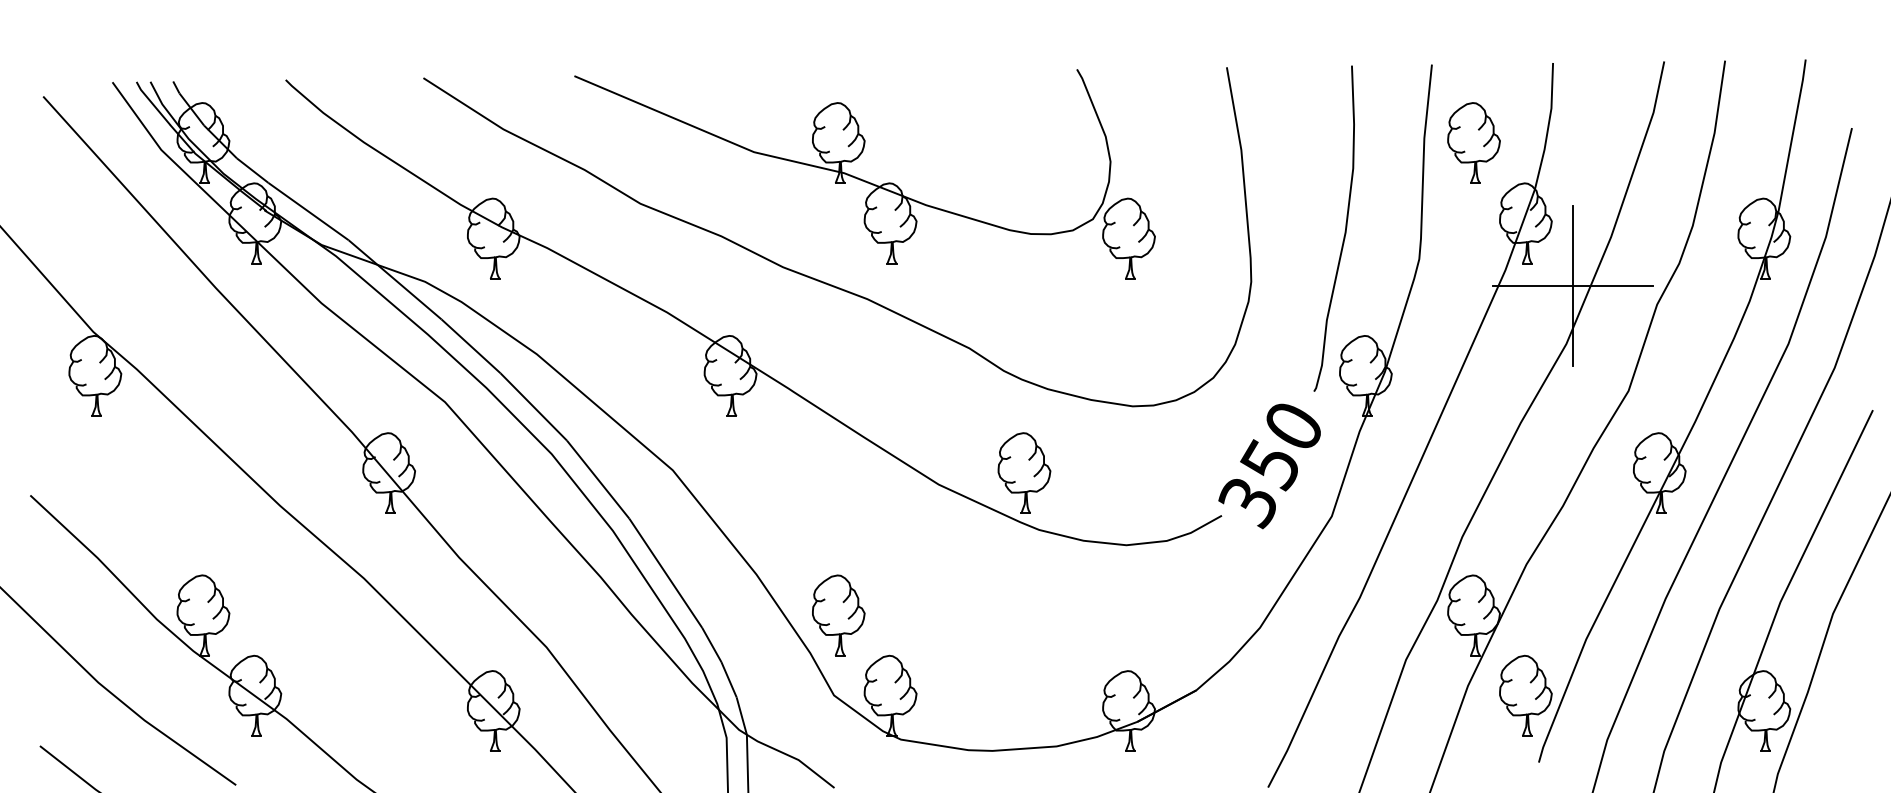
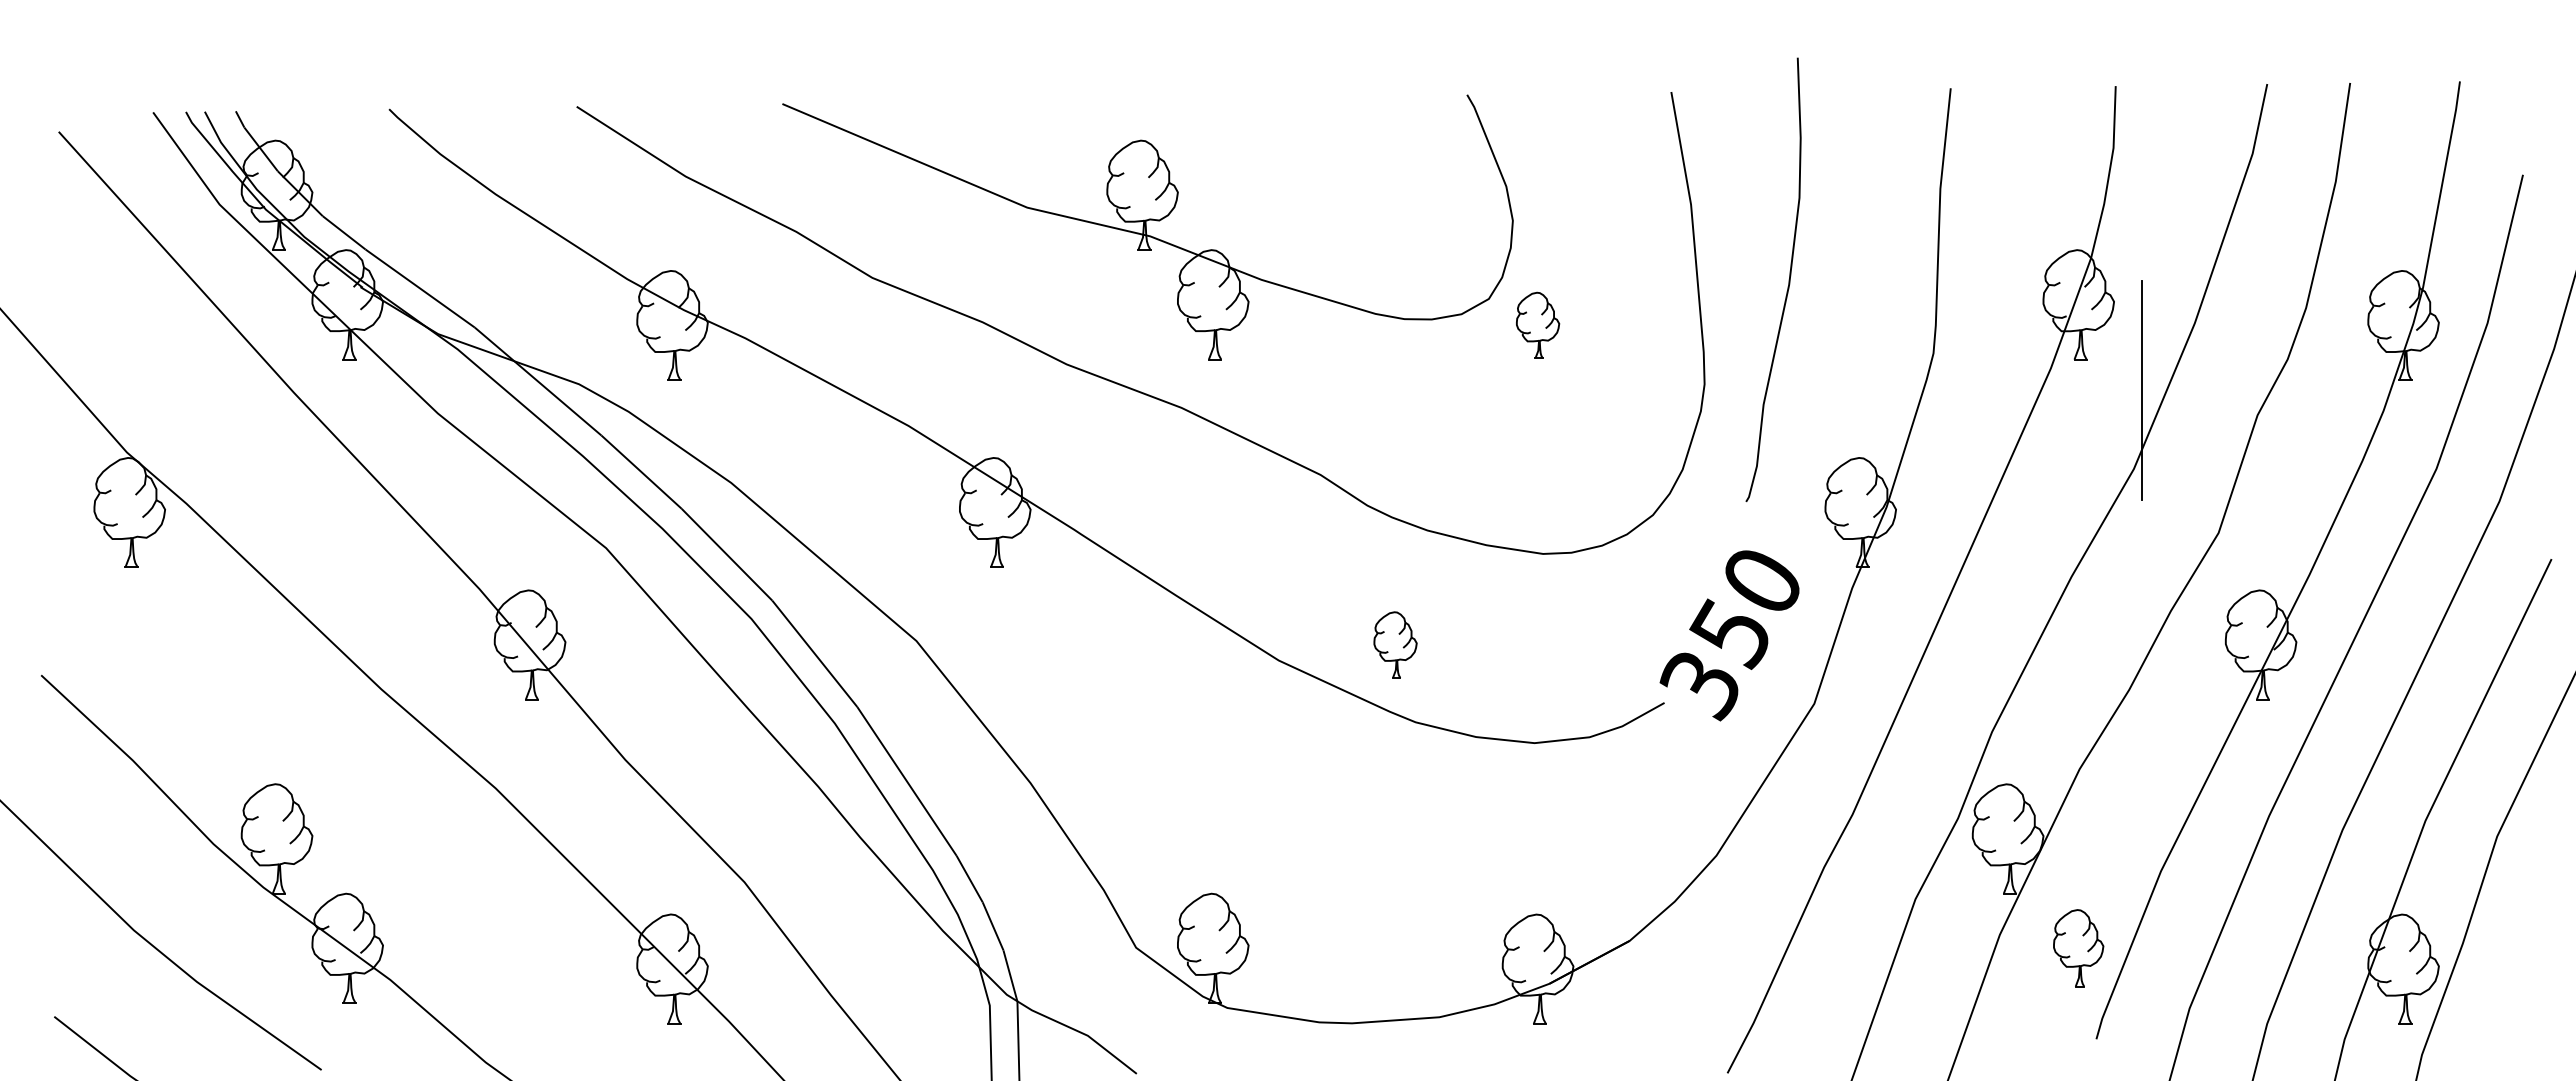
part: (1473, 142) -> (2007, 194), removed
curve: (1345, 228) -> (1788, 279), moved
part: (1128, 238) -> (1537, 325), size x0.6
line: (1572, 286) -> (2142, 390), removed
part: (1024, 472) -> (1395, 644), size x0.6
part: (838, 615) -> (1142, 838), removed
part: (1525, 695) -> (2078, 947), size x0.7

